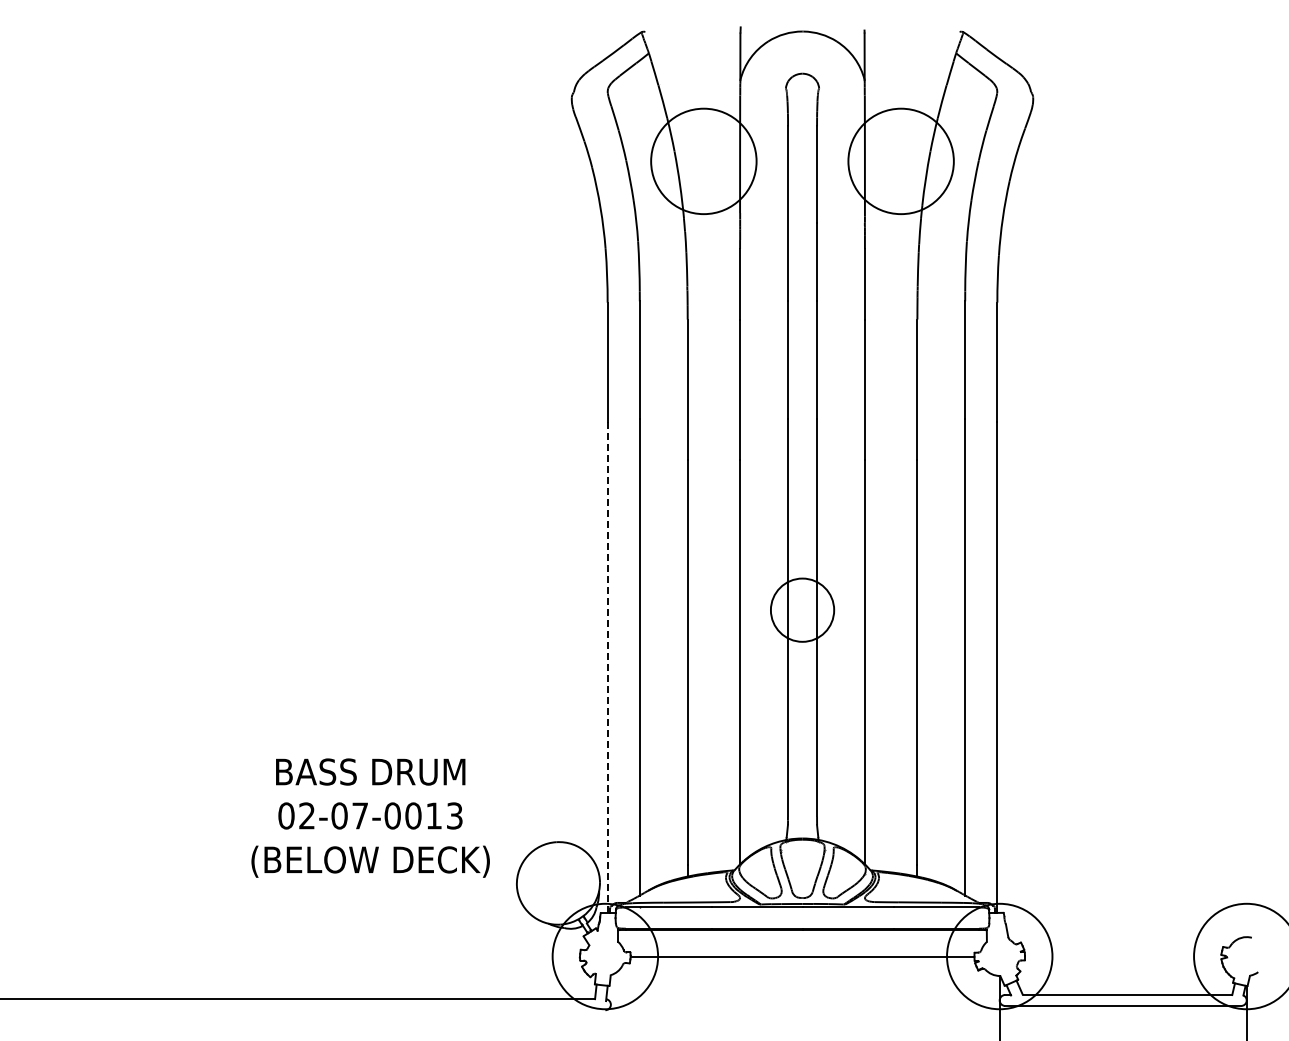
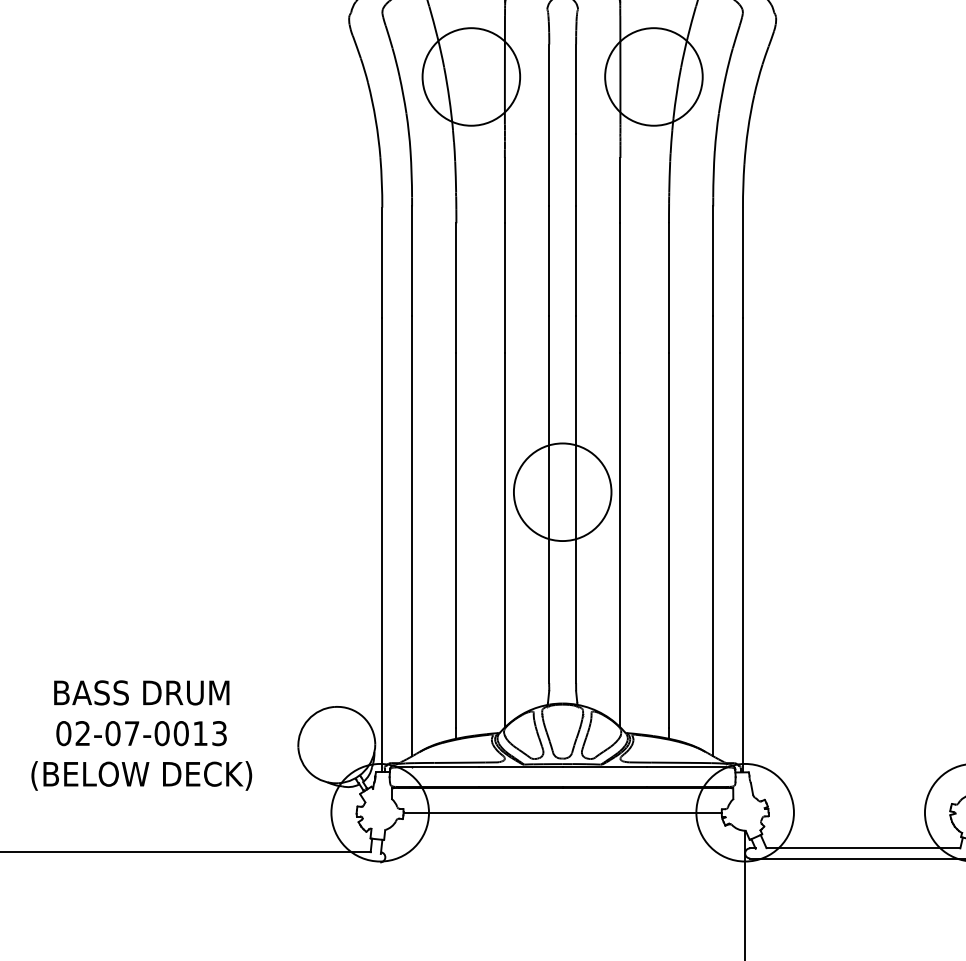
circle: (802, 609) -> (562, 491), size x1.67
line: (607, 667) -> (382, 545), dashed -> solid
text: (370, 817) -> (141, 734), moved

